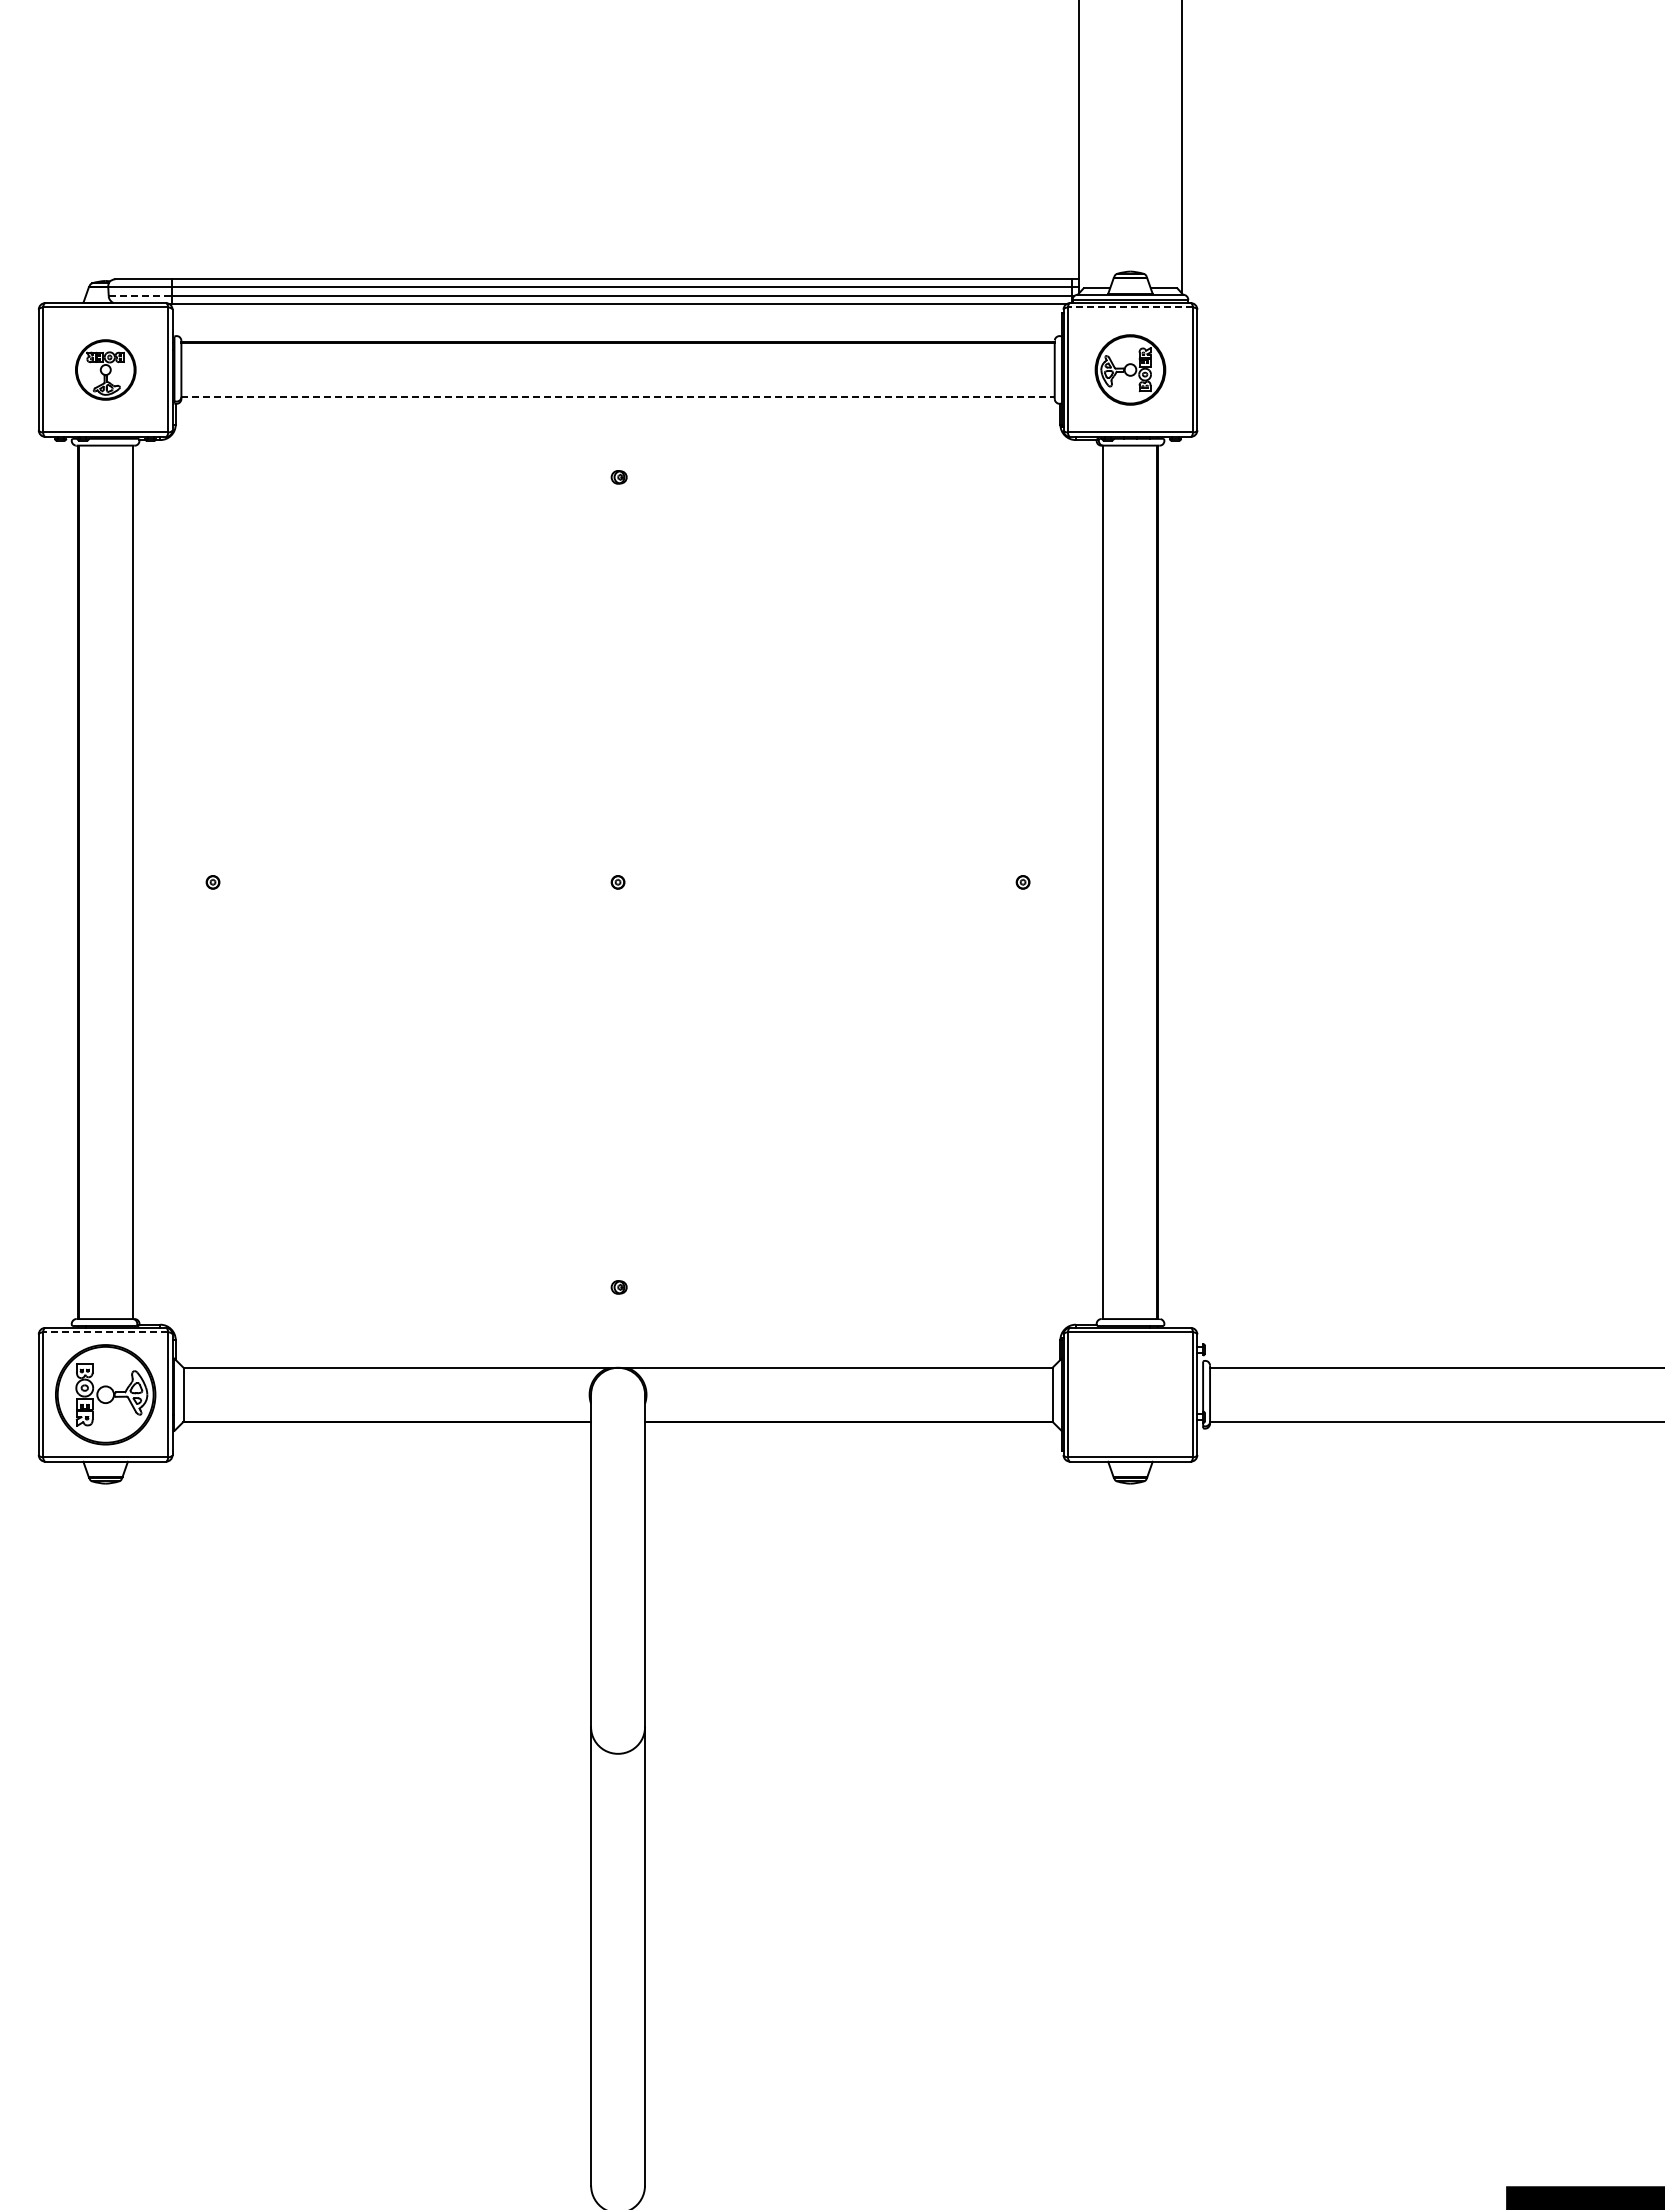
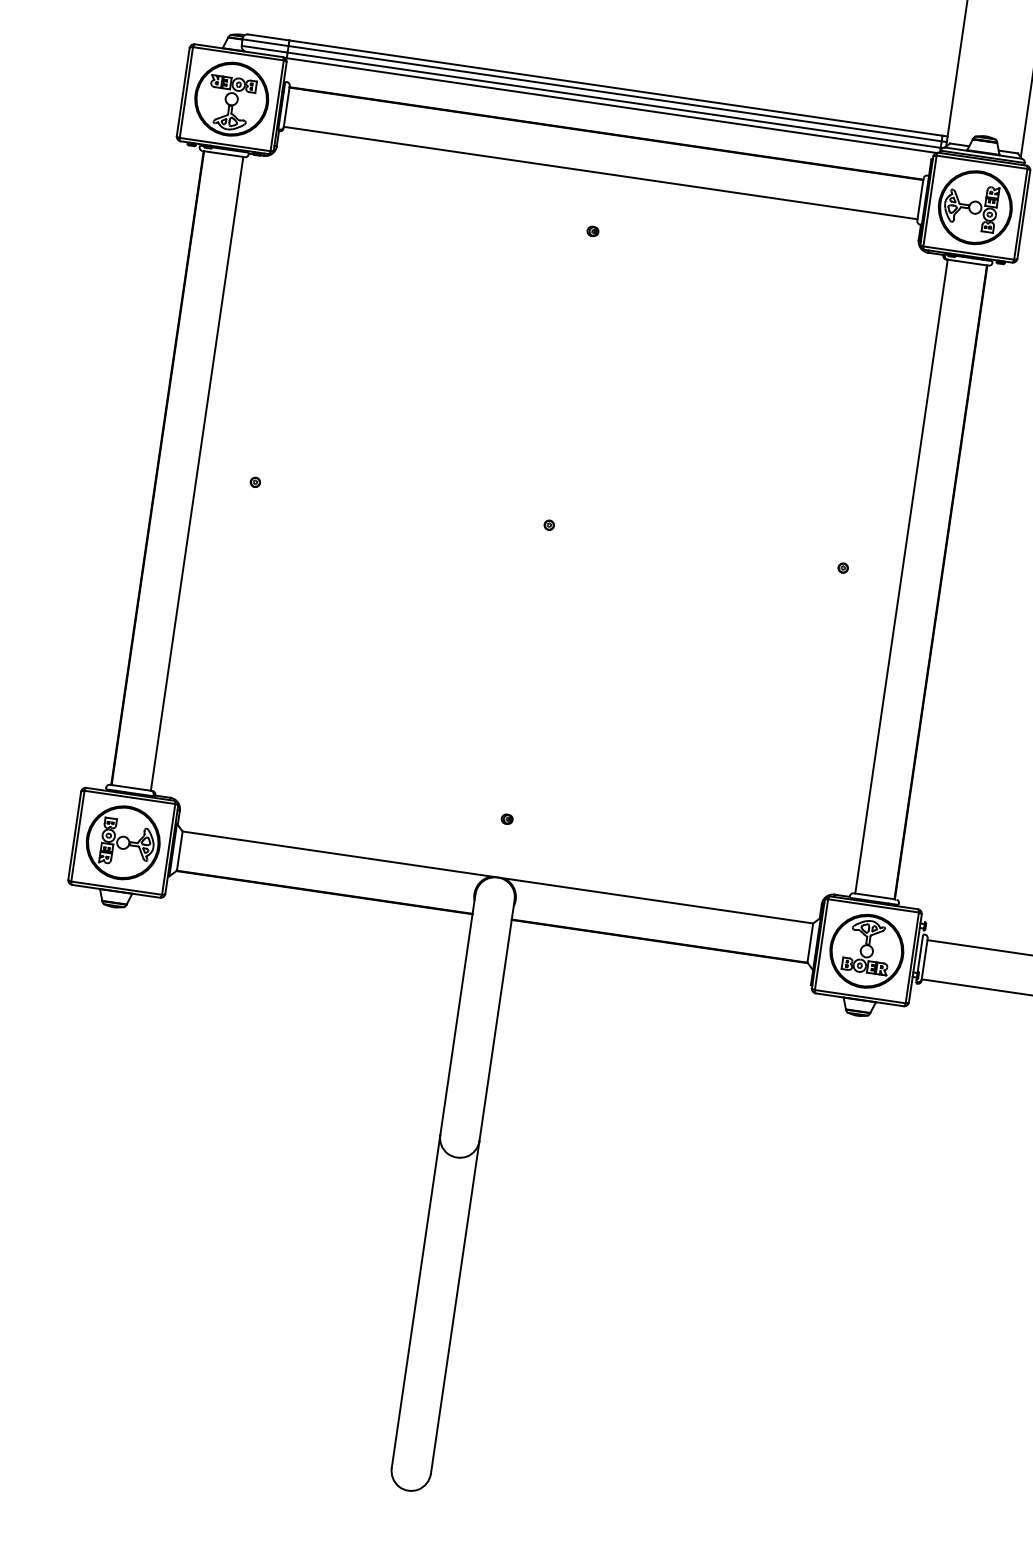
line: (140, 296) -> (264, 49), dashed -> solid
line: (1130, 307) -> (981, 162), dashed -> solid
part: (105, 369) -> (231, 98), size x1.67
part: (1130, 369) -> (975, 207), size x1.43
line: (618, 397) -> (600, 173), dashed -> solid
line: (105, 1332) -> (129, 797), dashed -> solid
part: (1130, 1394) -> (866, 951), added

